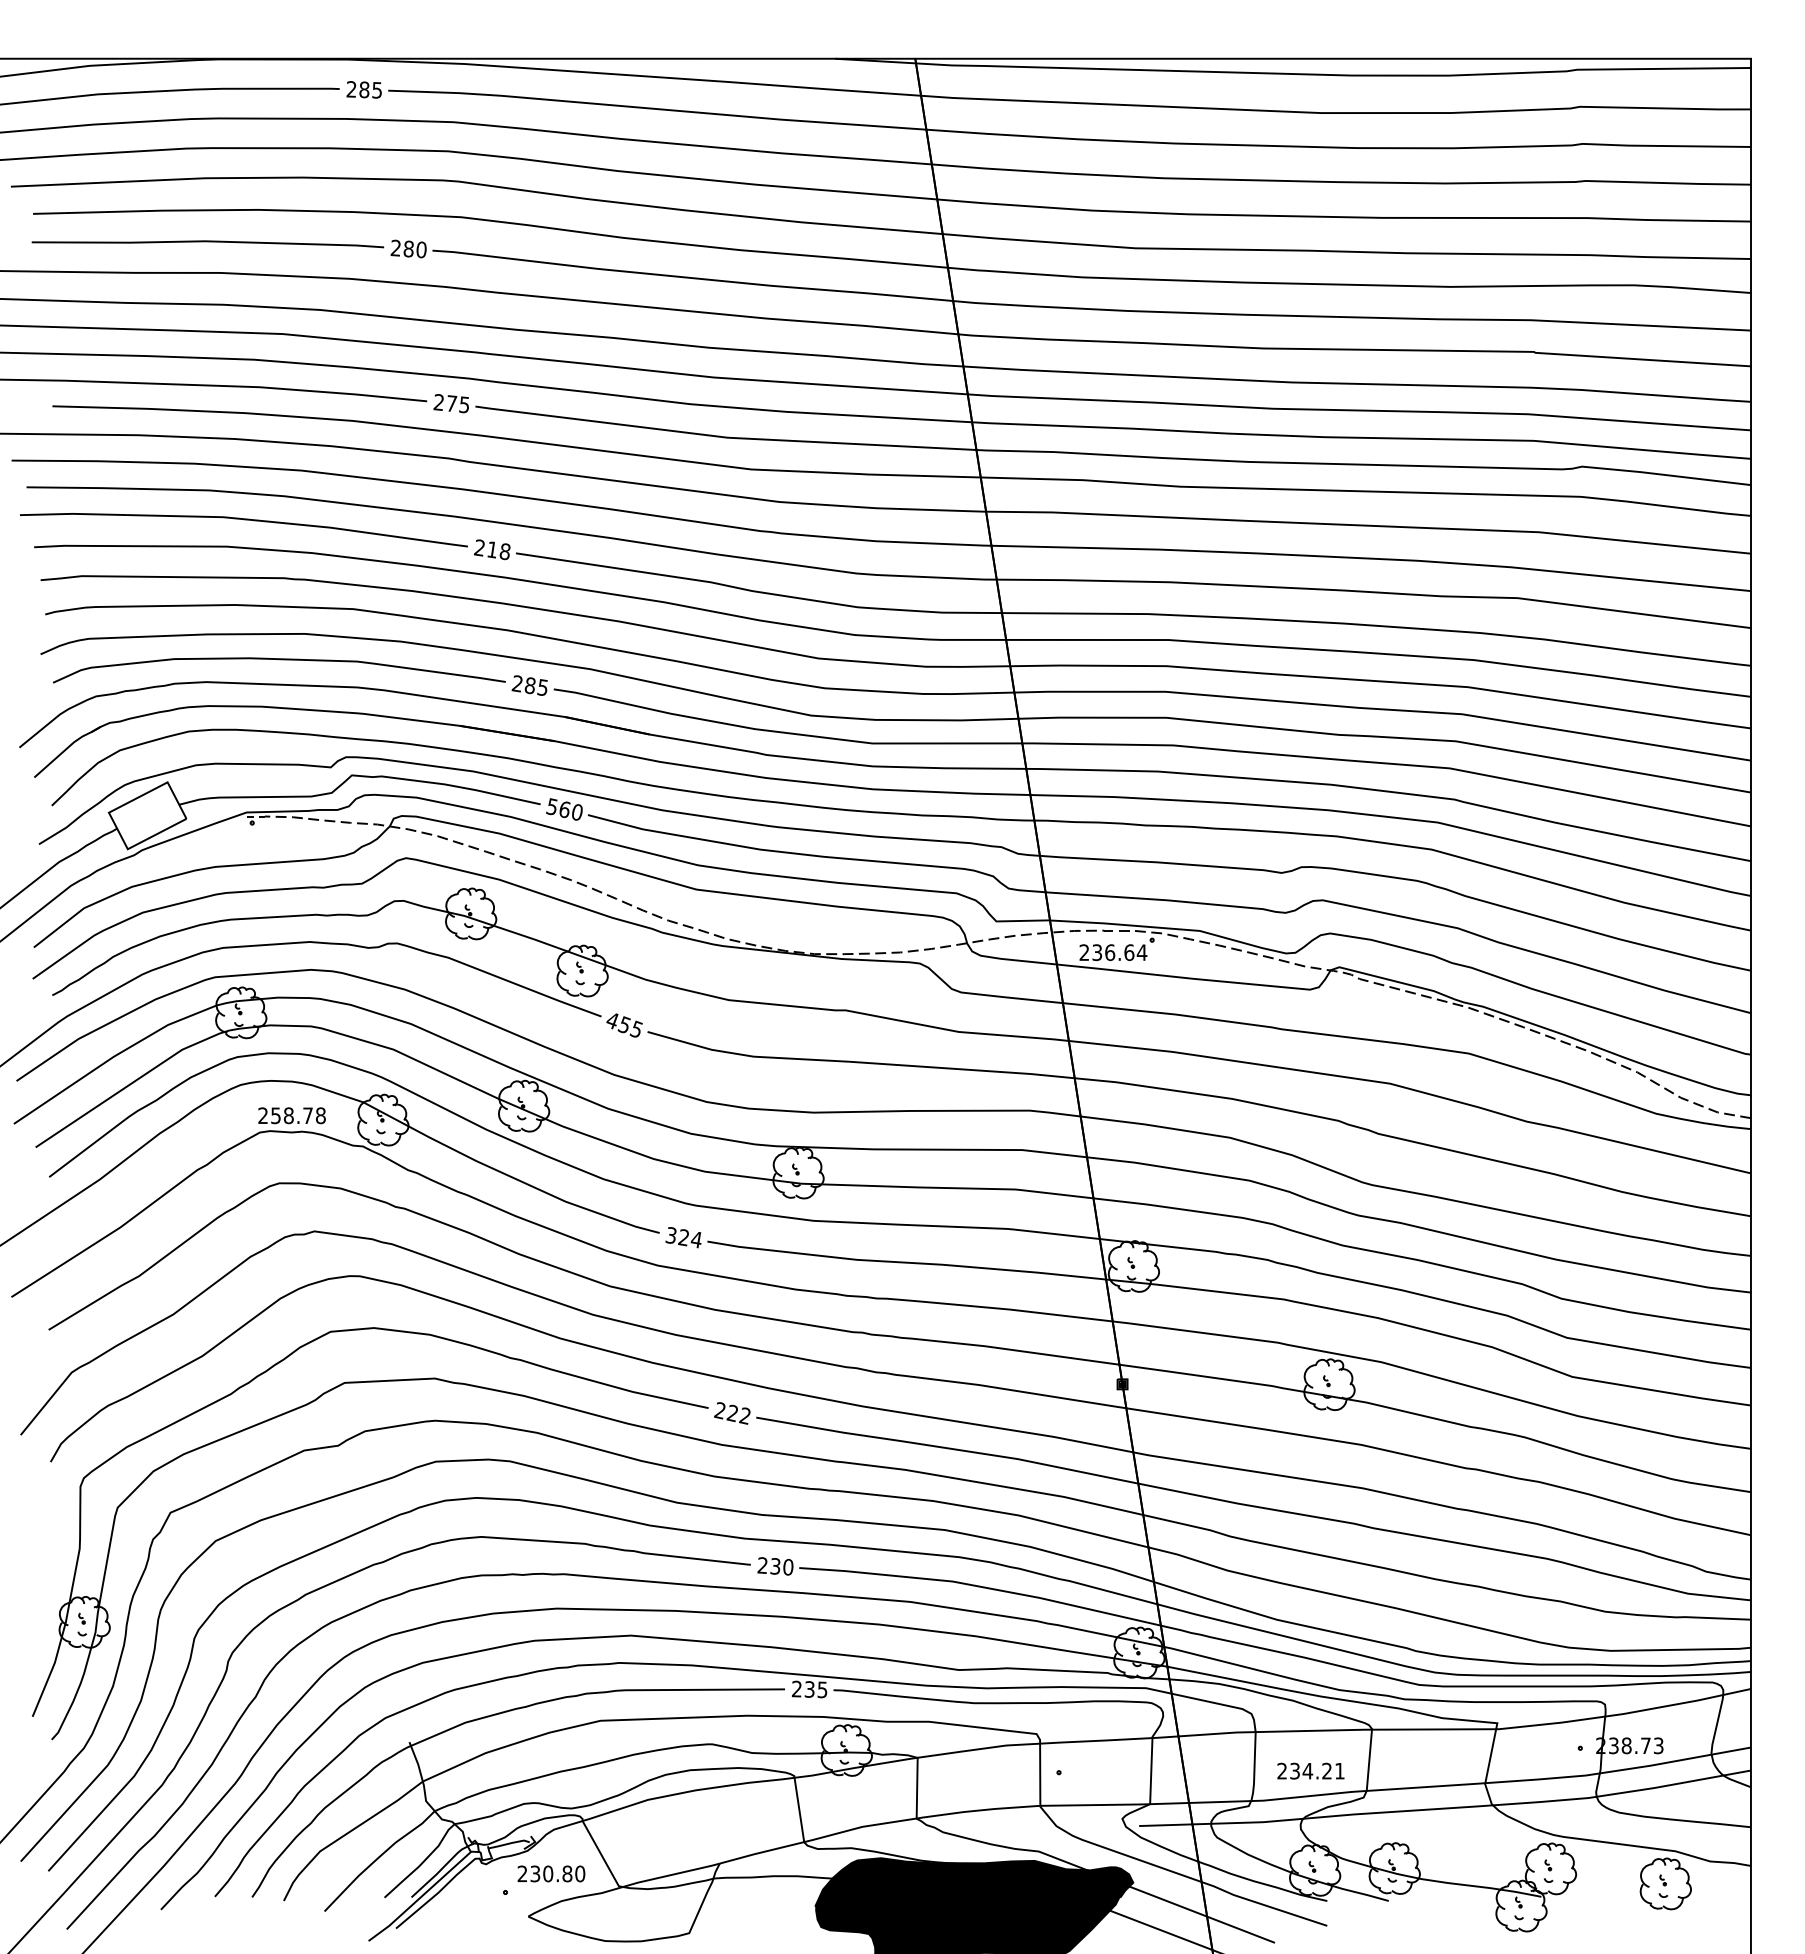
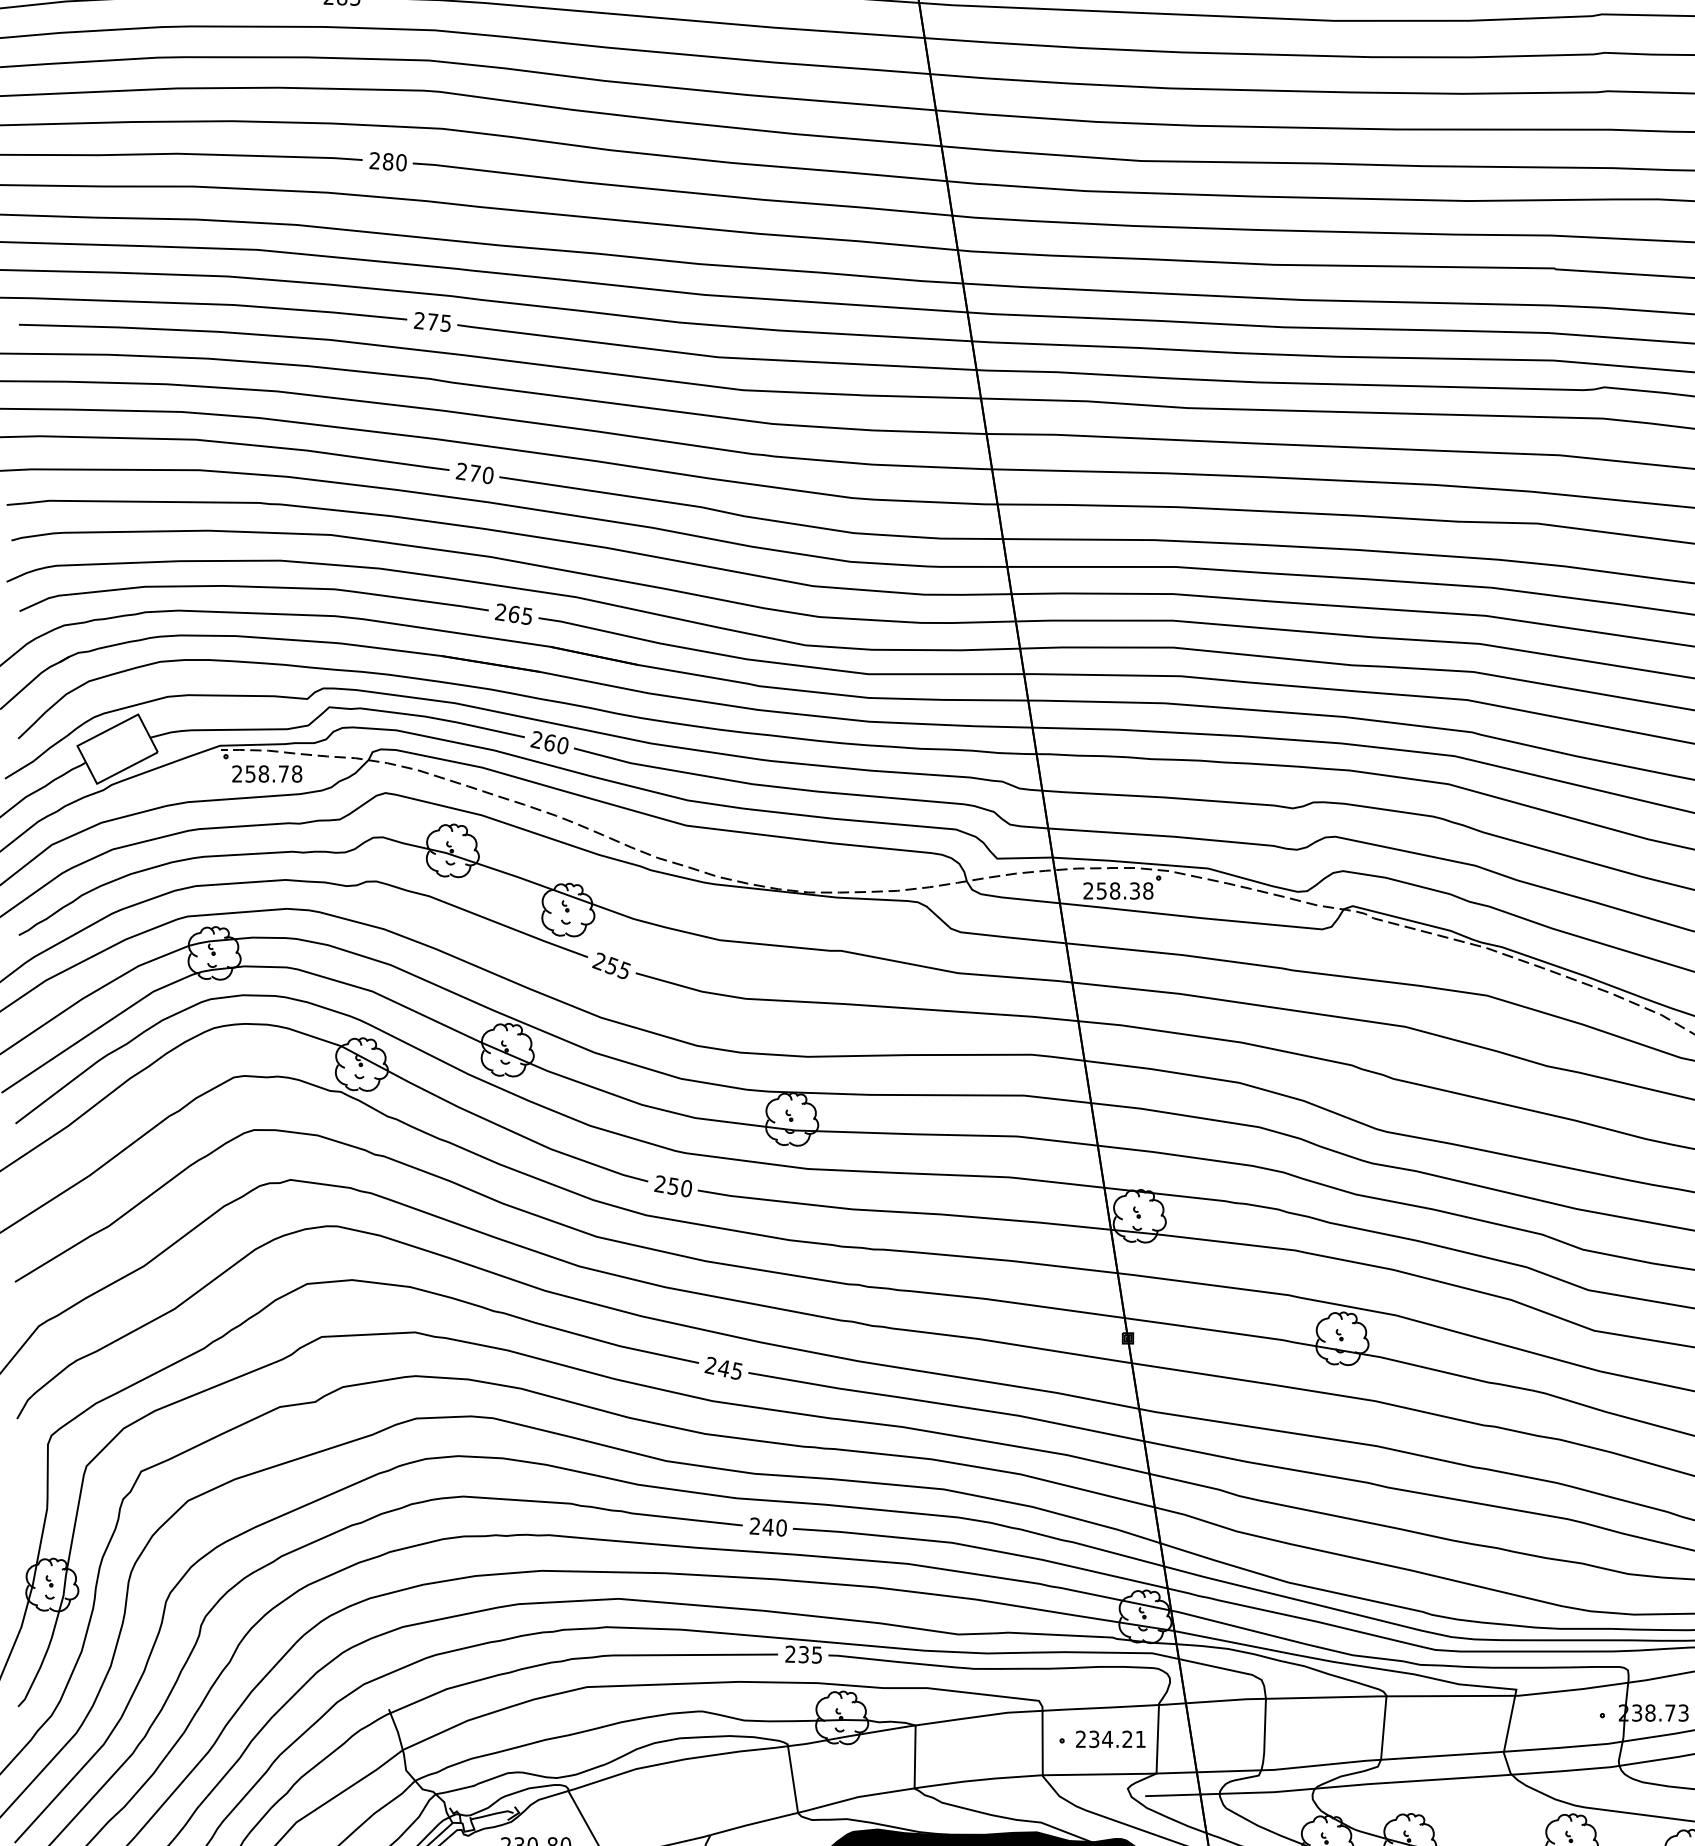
text: (498, 550) -> (481, 474), 218 -> 270
text: (529, 685) -> (513, 614), 285 -> 265
text: (551, 806) -> (536, 739), 560 -> 260
text: (1120, 952) -> (1125, 890), 236.64 -> 258.38
text: (611, 1020) -> (598, 961), 455 -> 255
text: (291, 1115) -> (266, 773), moved
text: (683, 1237) -> (672, 1186), 324 -> 250
text: (738, 1414) -> (729, 1369), 222 -> 245
text: (775, 1566) -> (768, 1527), 230 -> 240
text: (1310, 1770) -> (1110, 1738), moved

